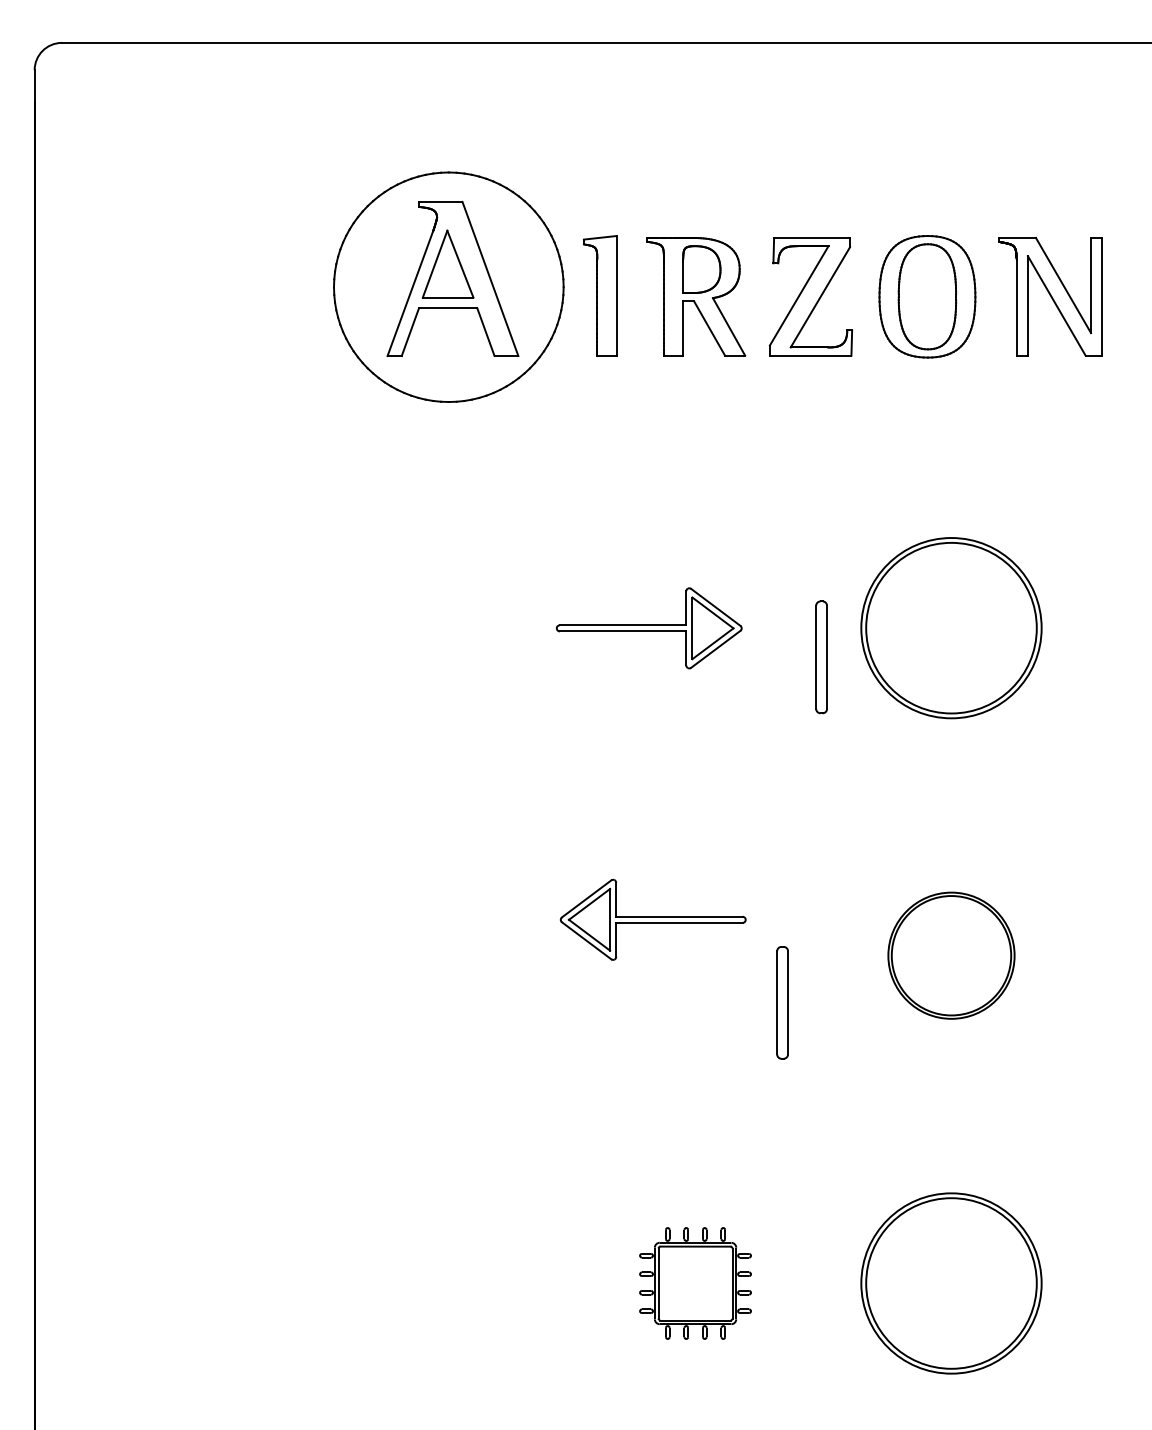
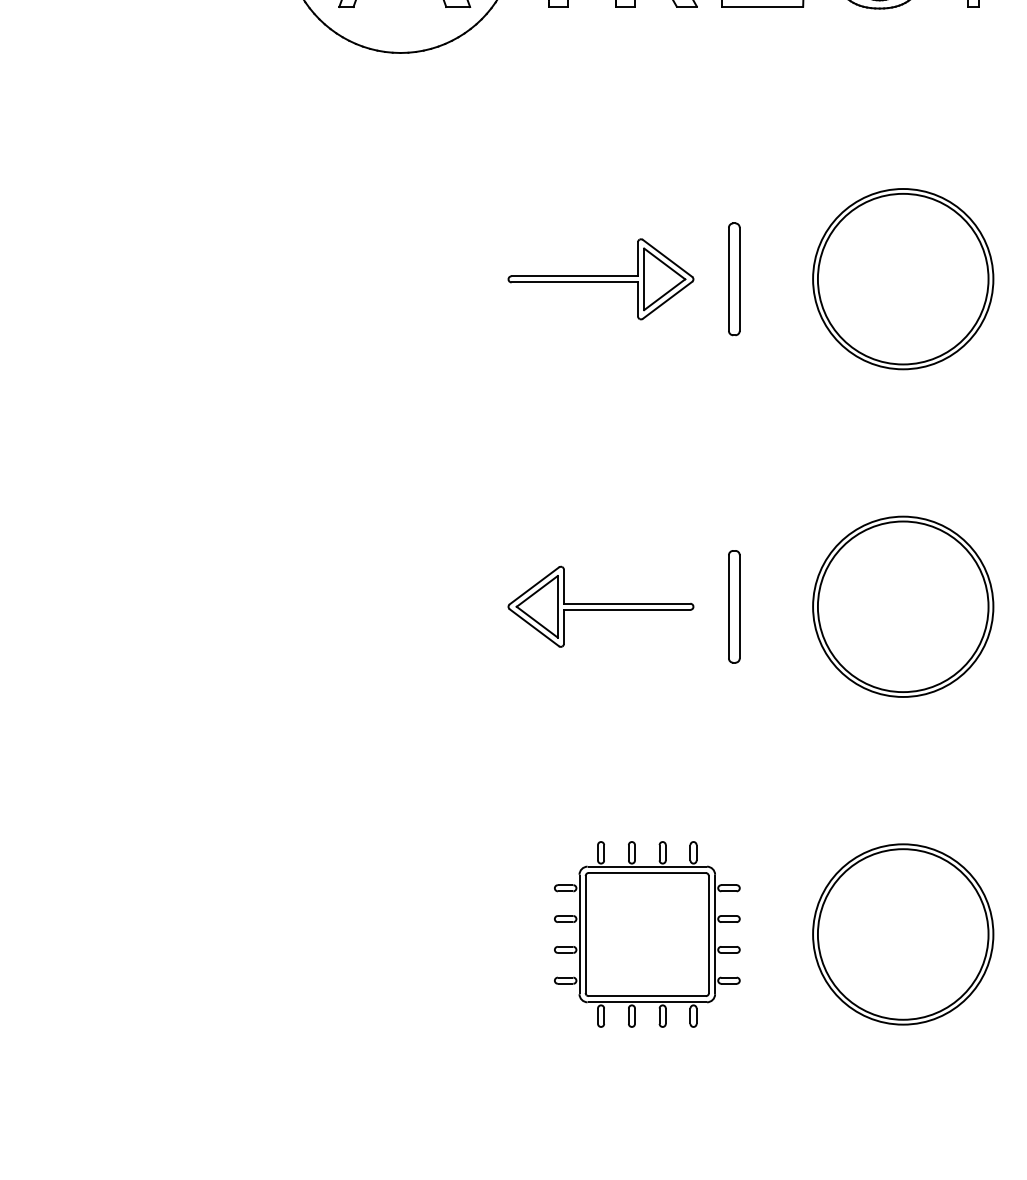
part: (821, 657) -> (734, 279), moved
part: (652, 919) -> (600, 606), moved
part: (951, 955) -> (903, 606), size x1.43
part: (782, 1002) -> (734, 606), moved
part: (695, 1283) -> (647, 934), size x1.67

